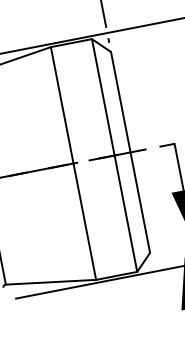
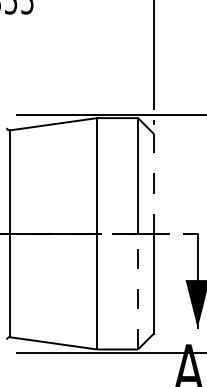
line: (120, 101) -> (153, 183), solid -> dashed
line: (126, 213) -> (138, 291), solid -> dashed

